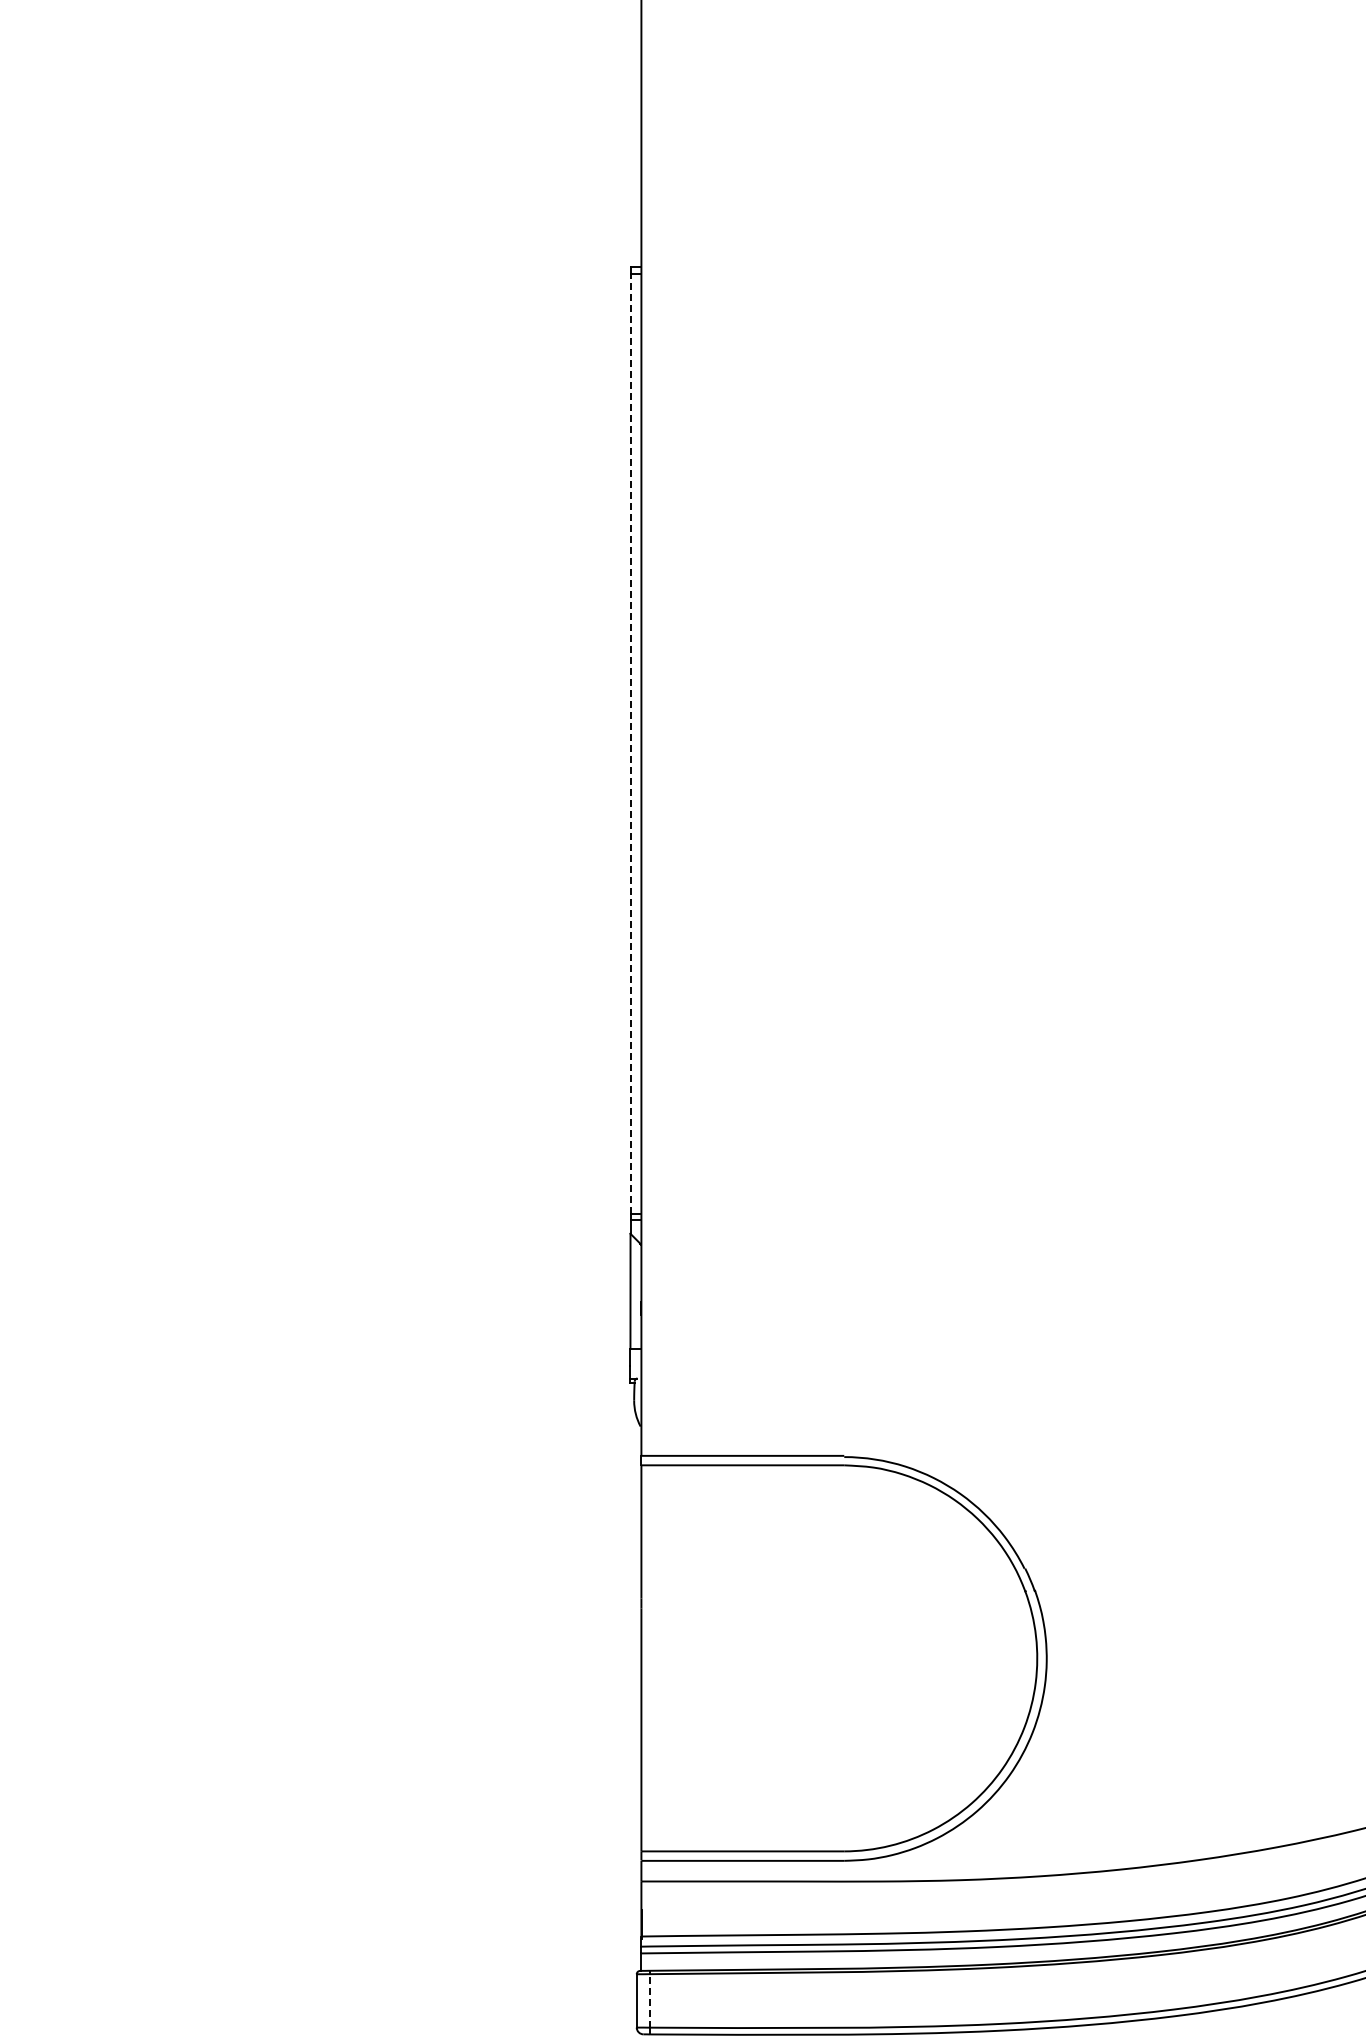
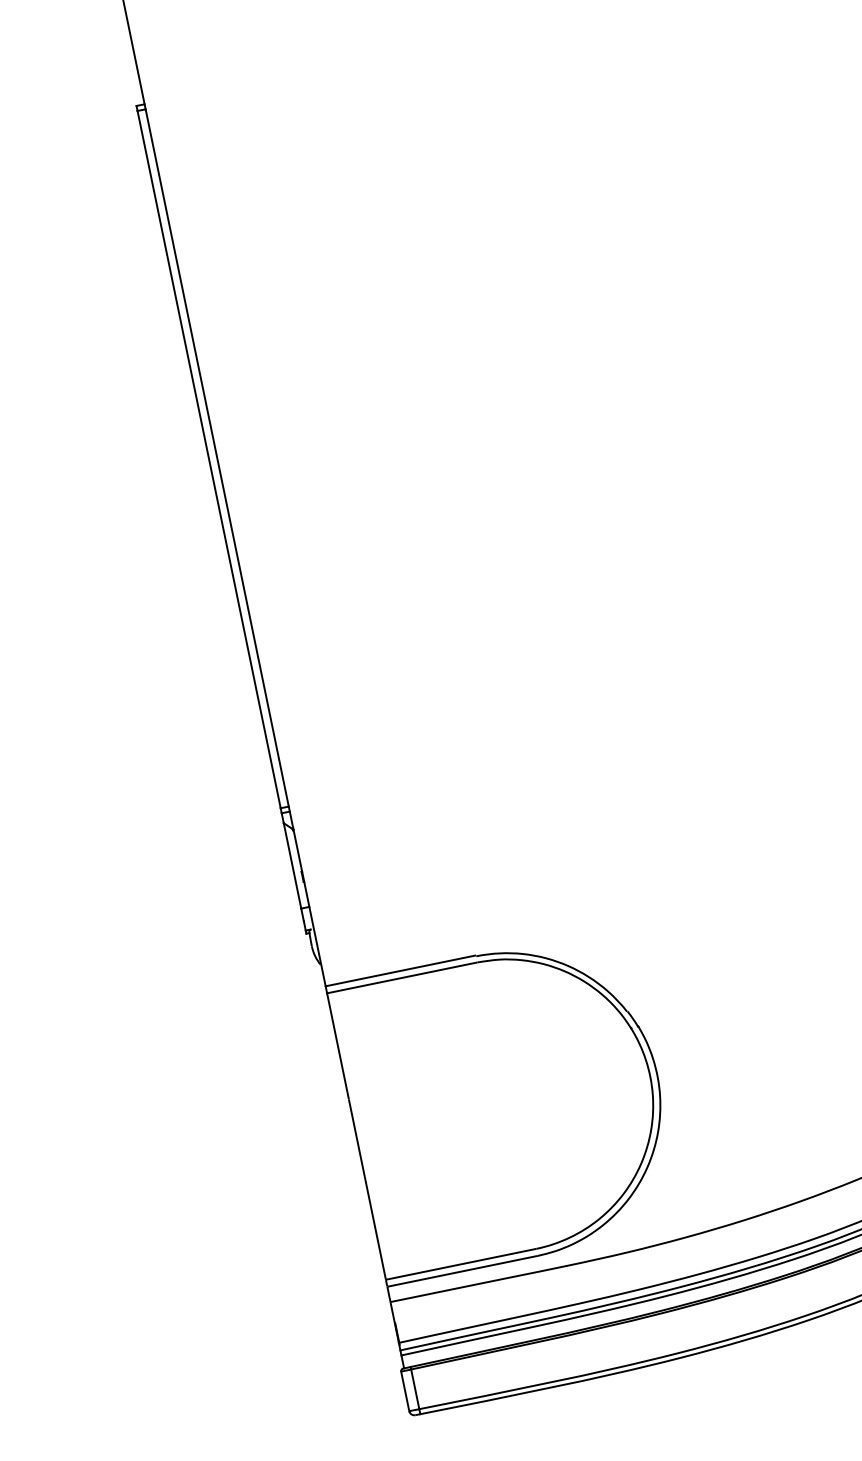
line: (630, 743) -> (209, 459), dashed -> solid
line: (650, 2000) -> (415, 1388), dashed -> solid

